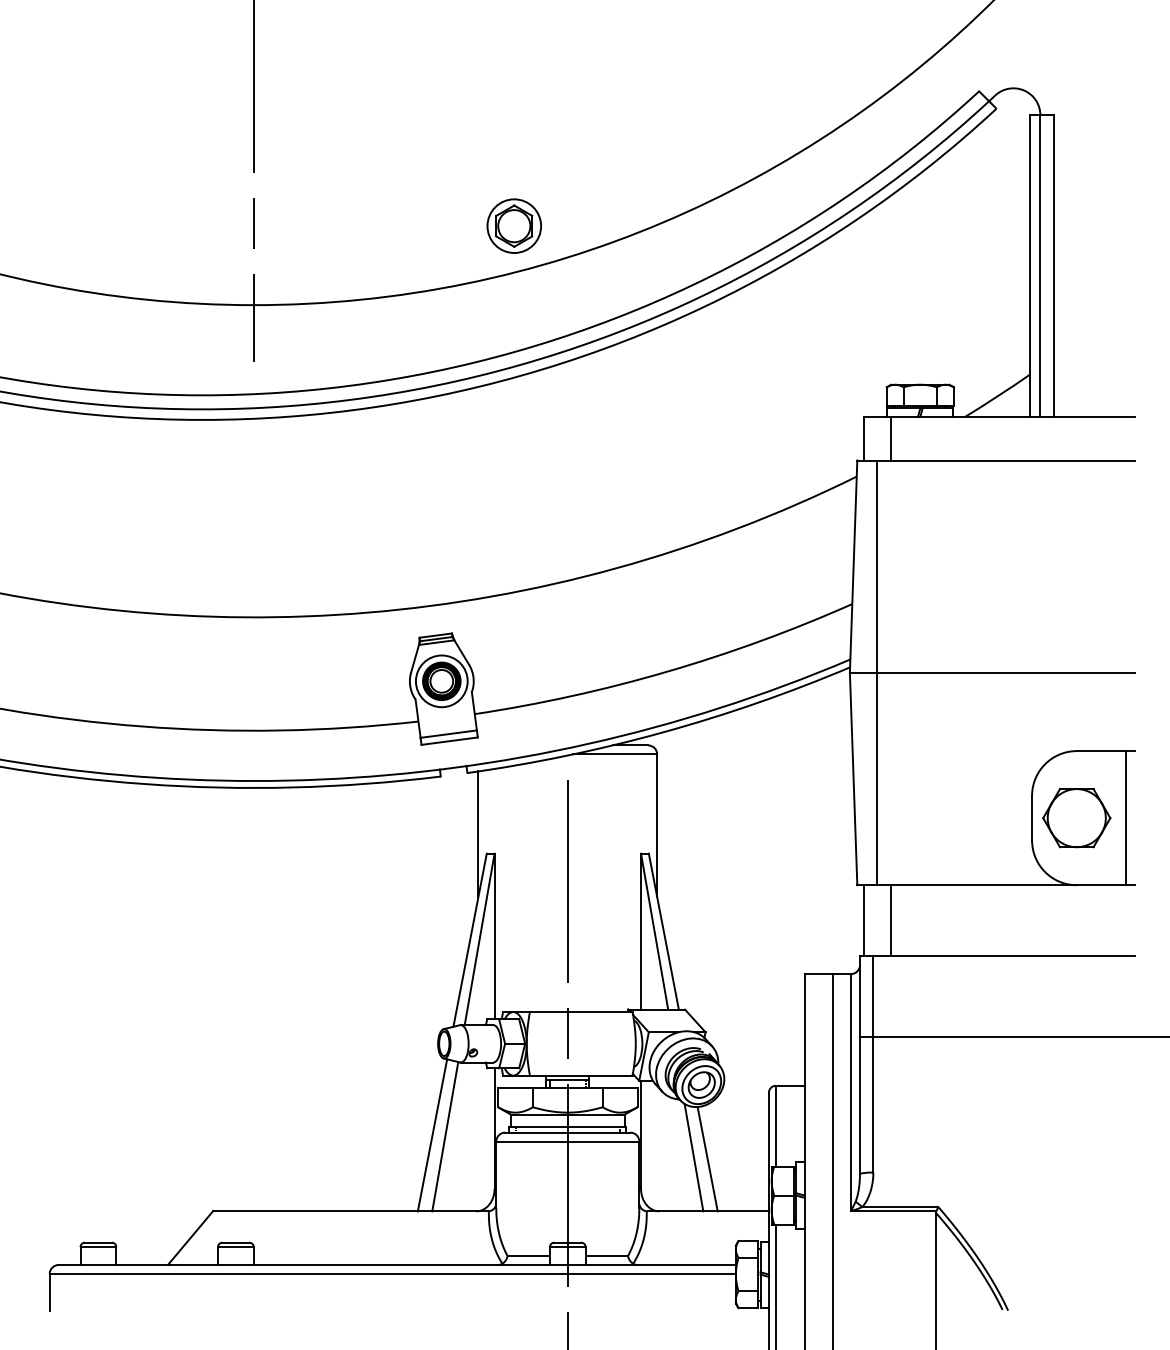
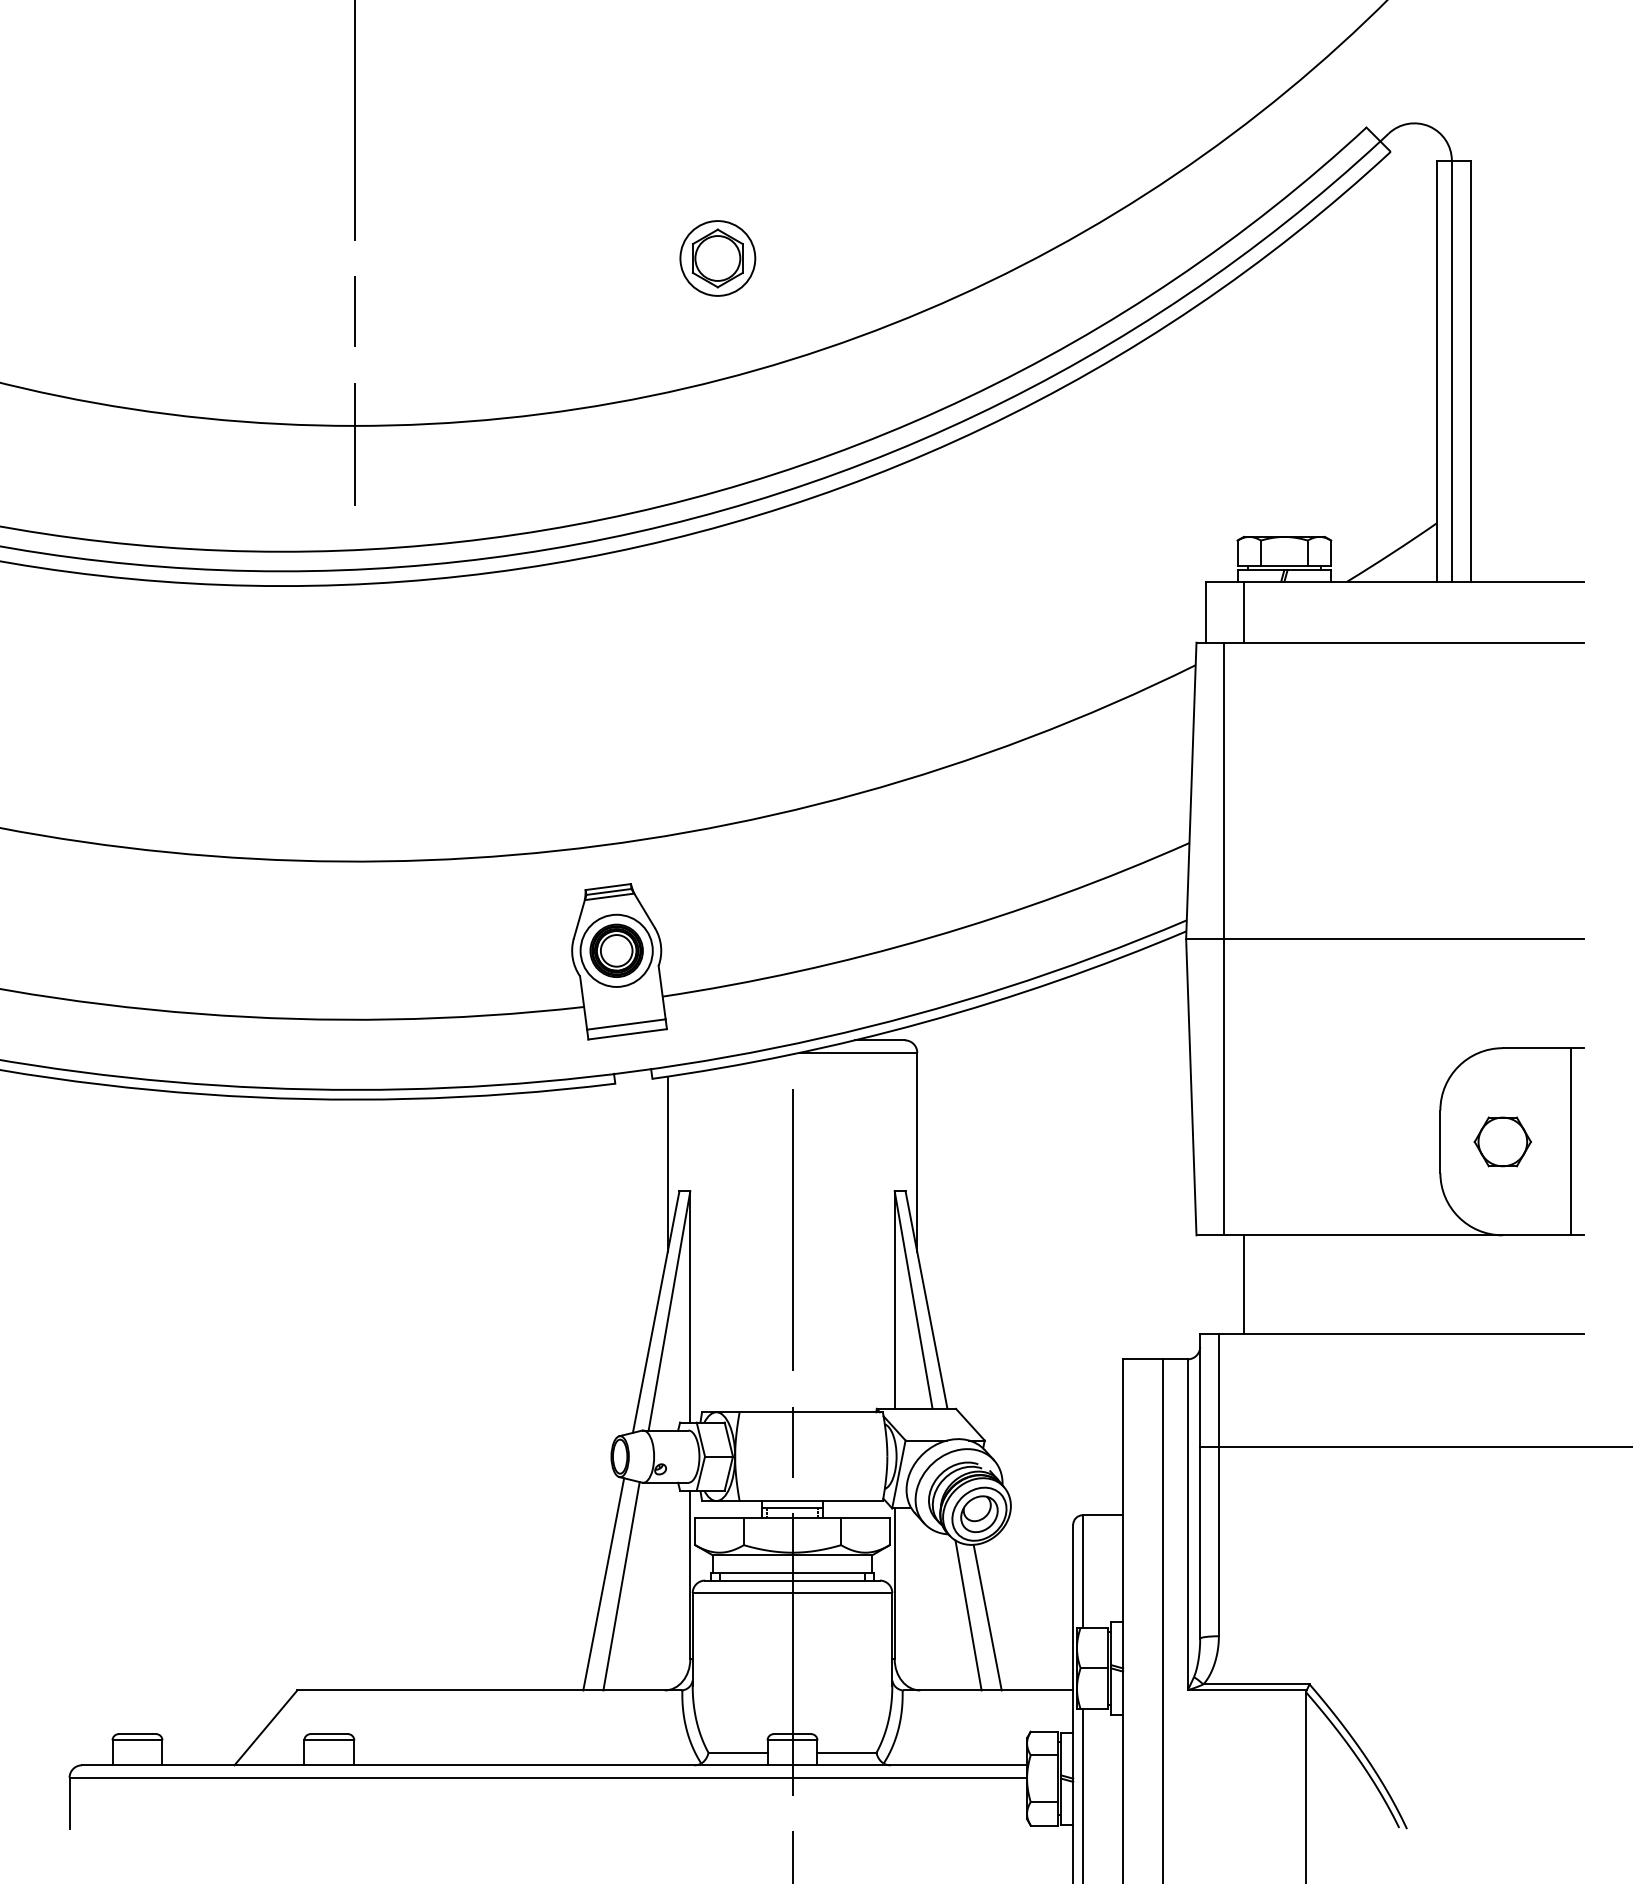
part: (513, 225) -> (716, 257), moved
part: (1076, 818) -> (1502, 1142), size x0.6
line: (864, 920) -> (1206, 1284), removed

